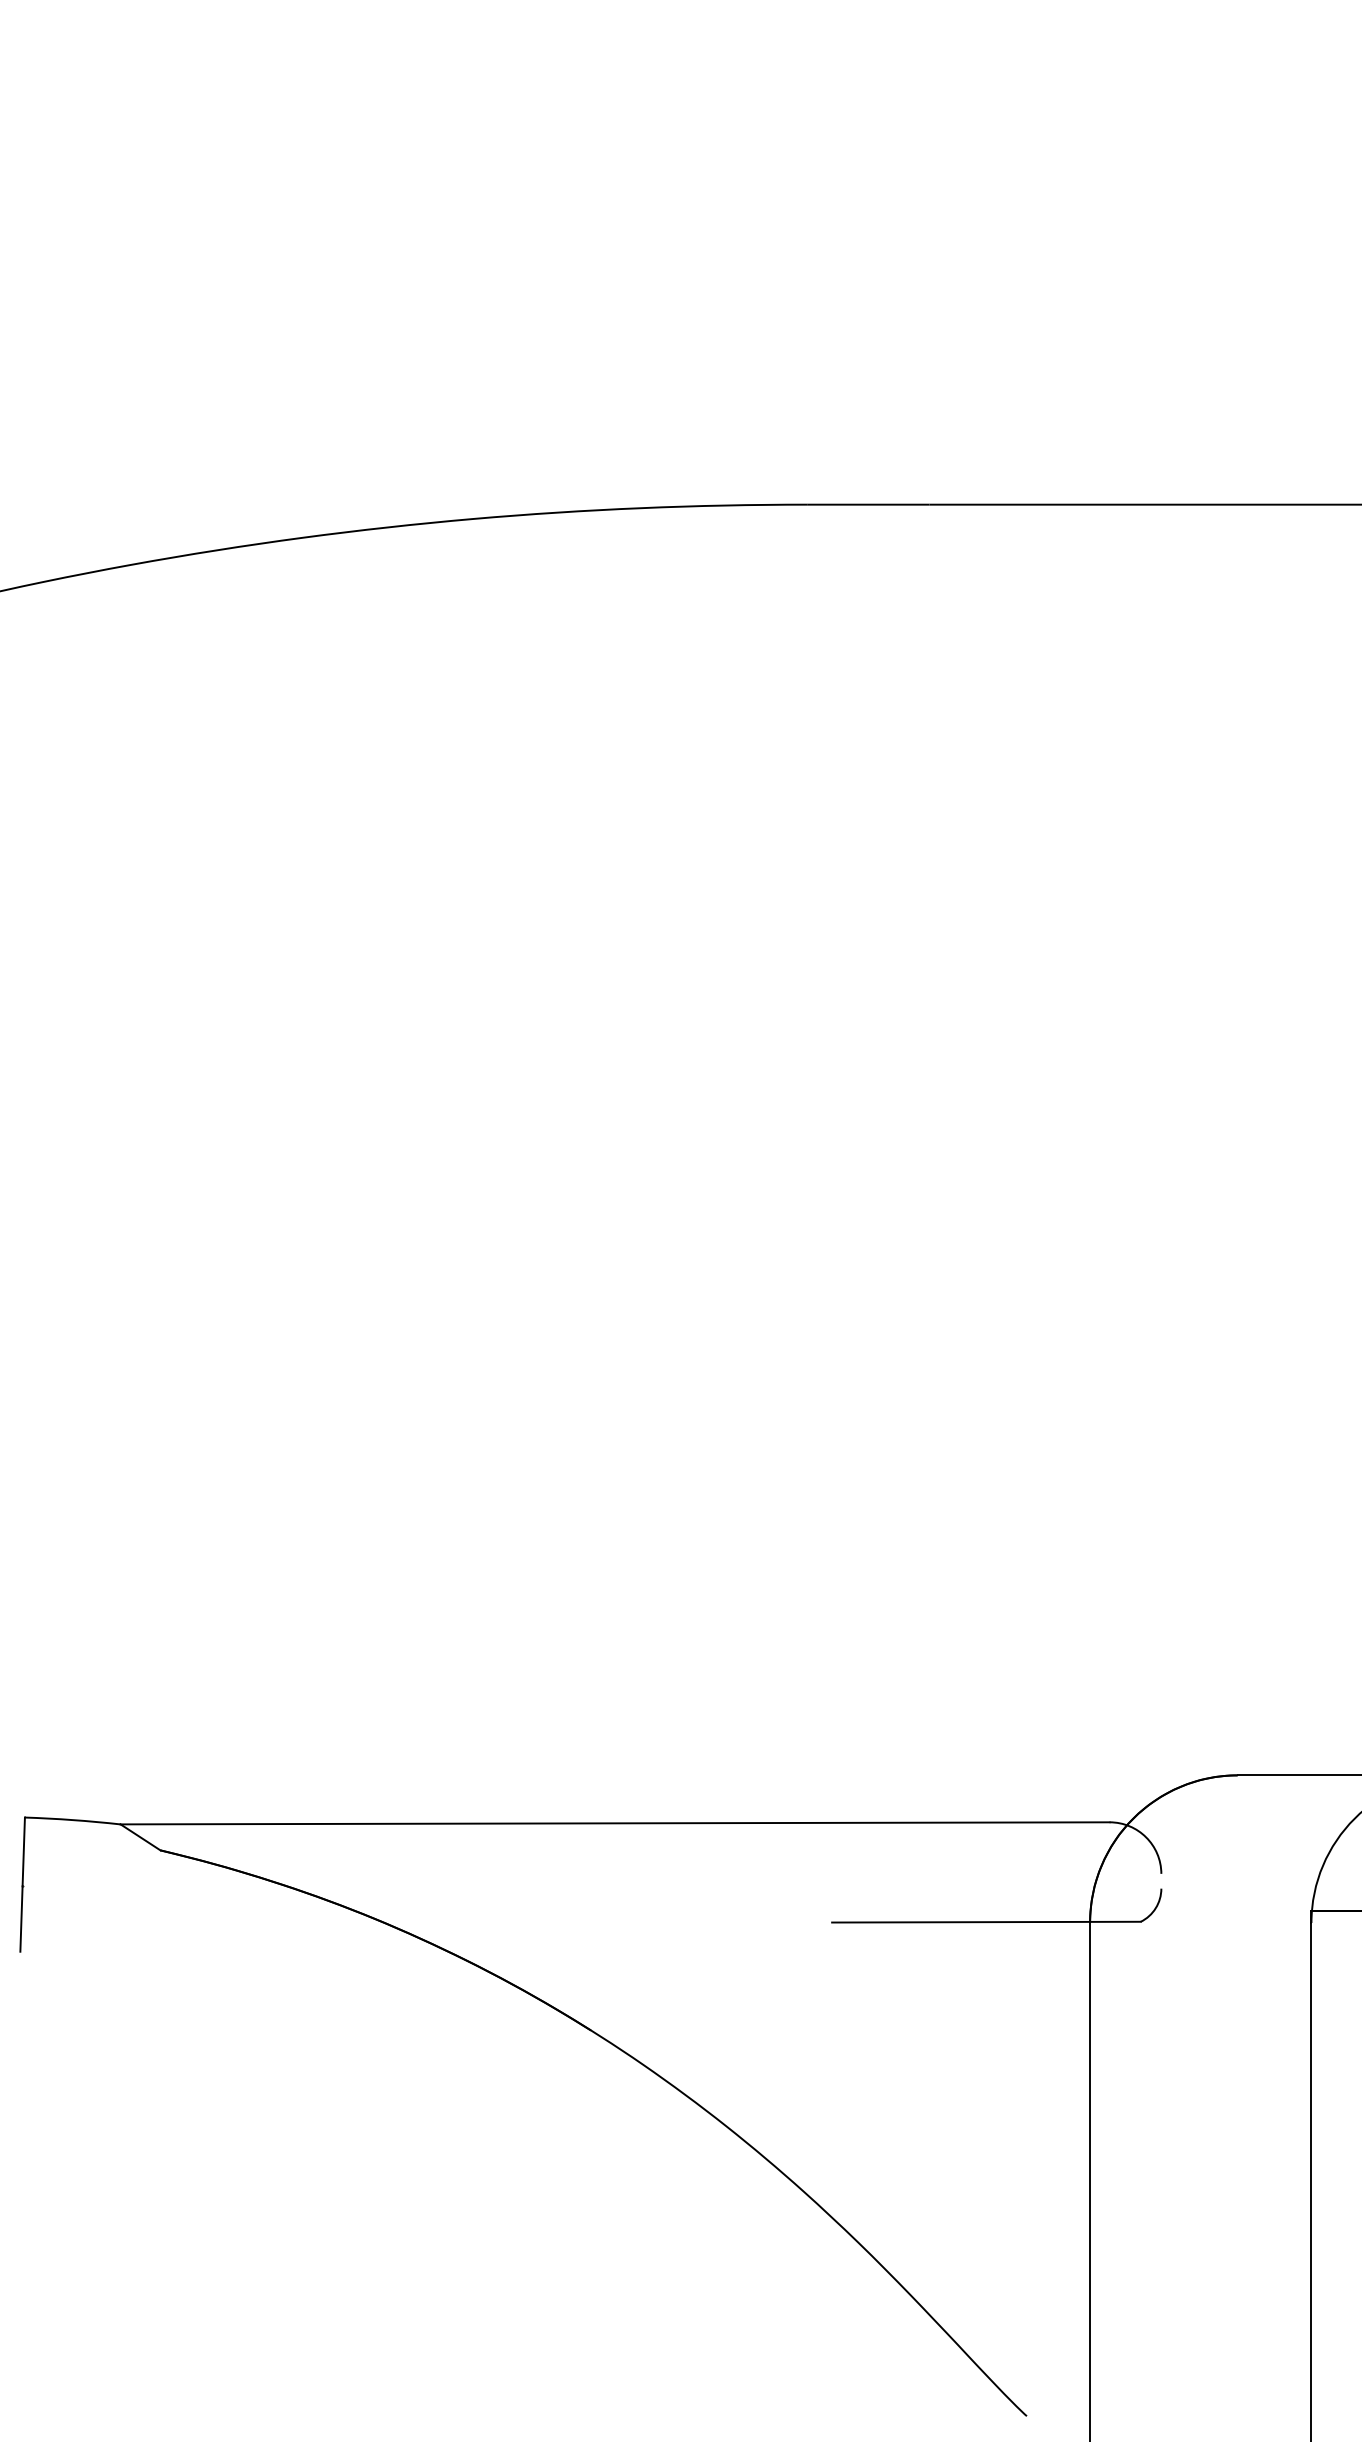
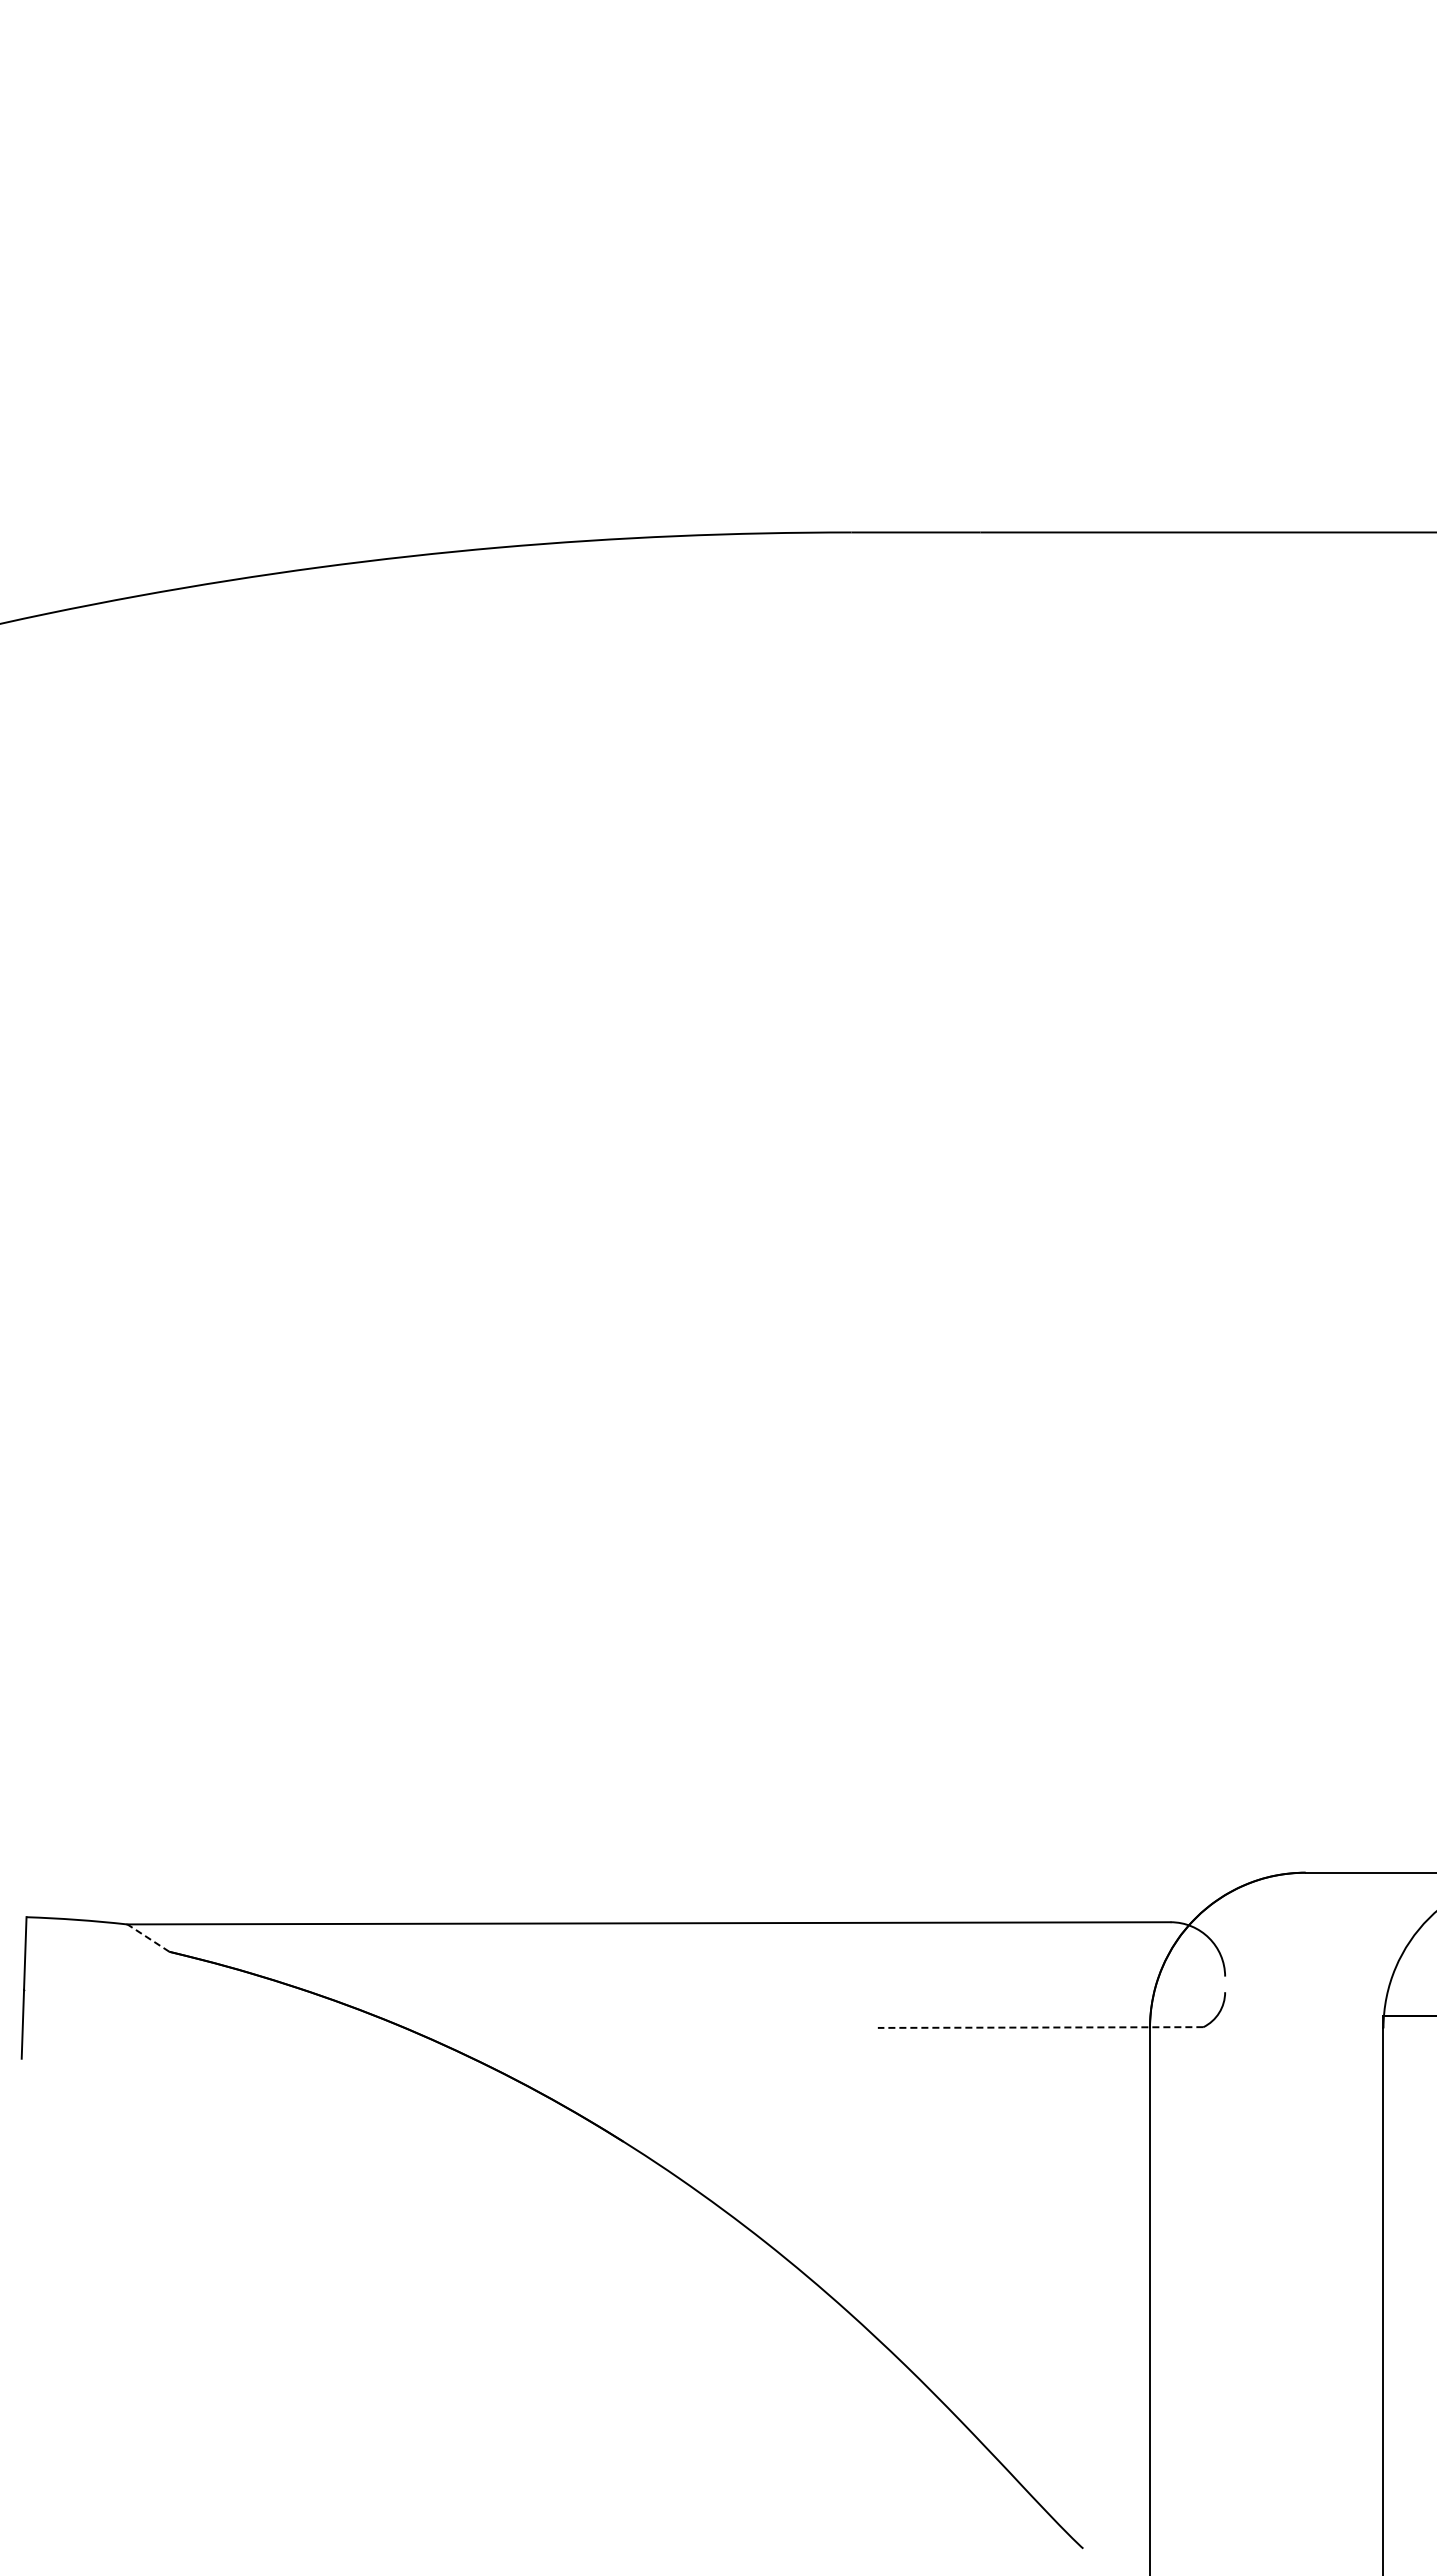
line: (140, 1836) -> (148, 1937), solid -> dashed
line: (986, 1922) -> (1040, 2027), solid -> dashed

